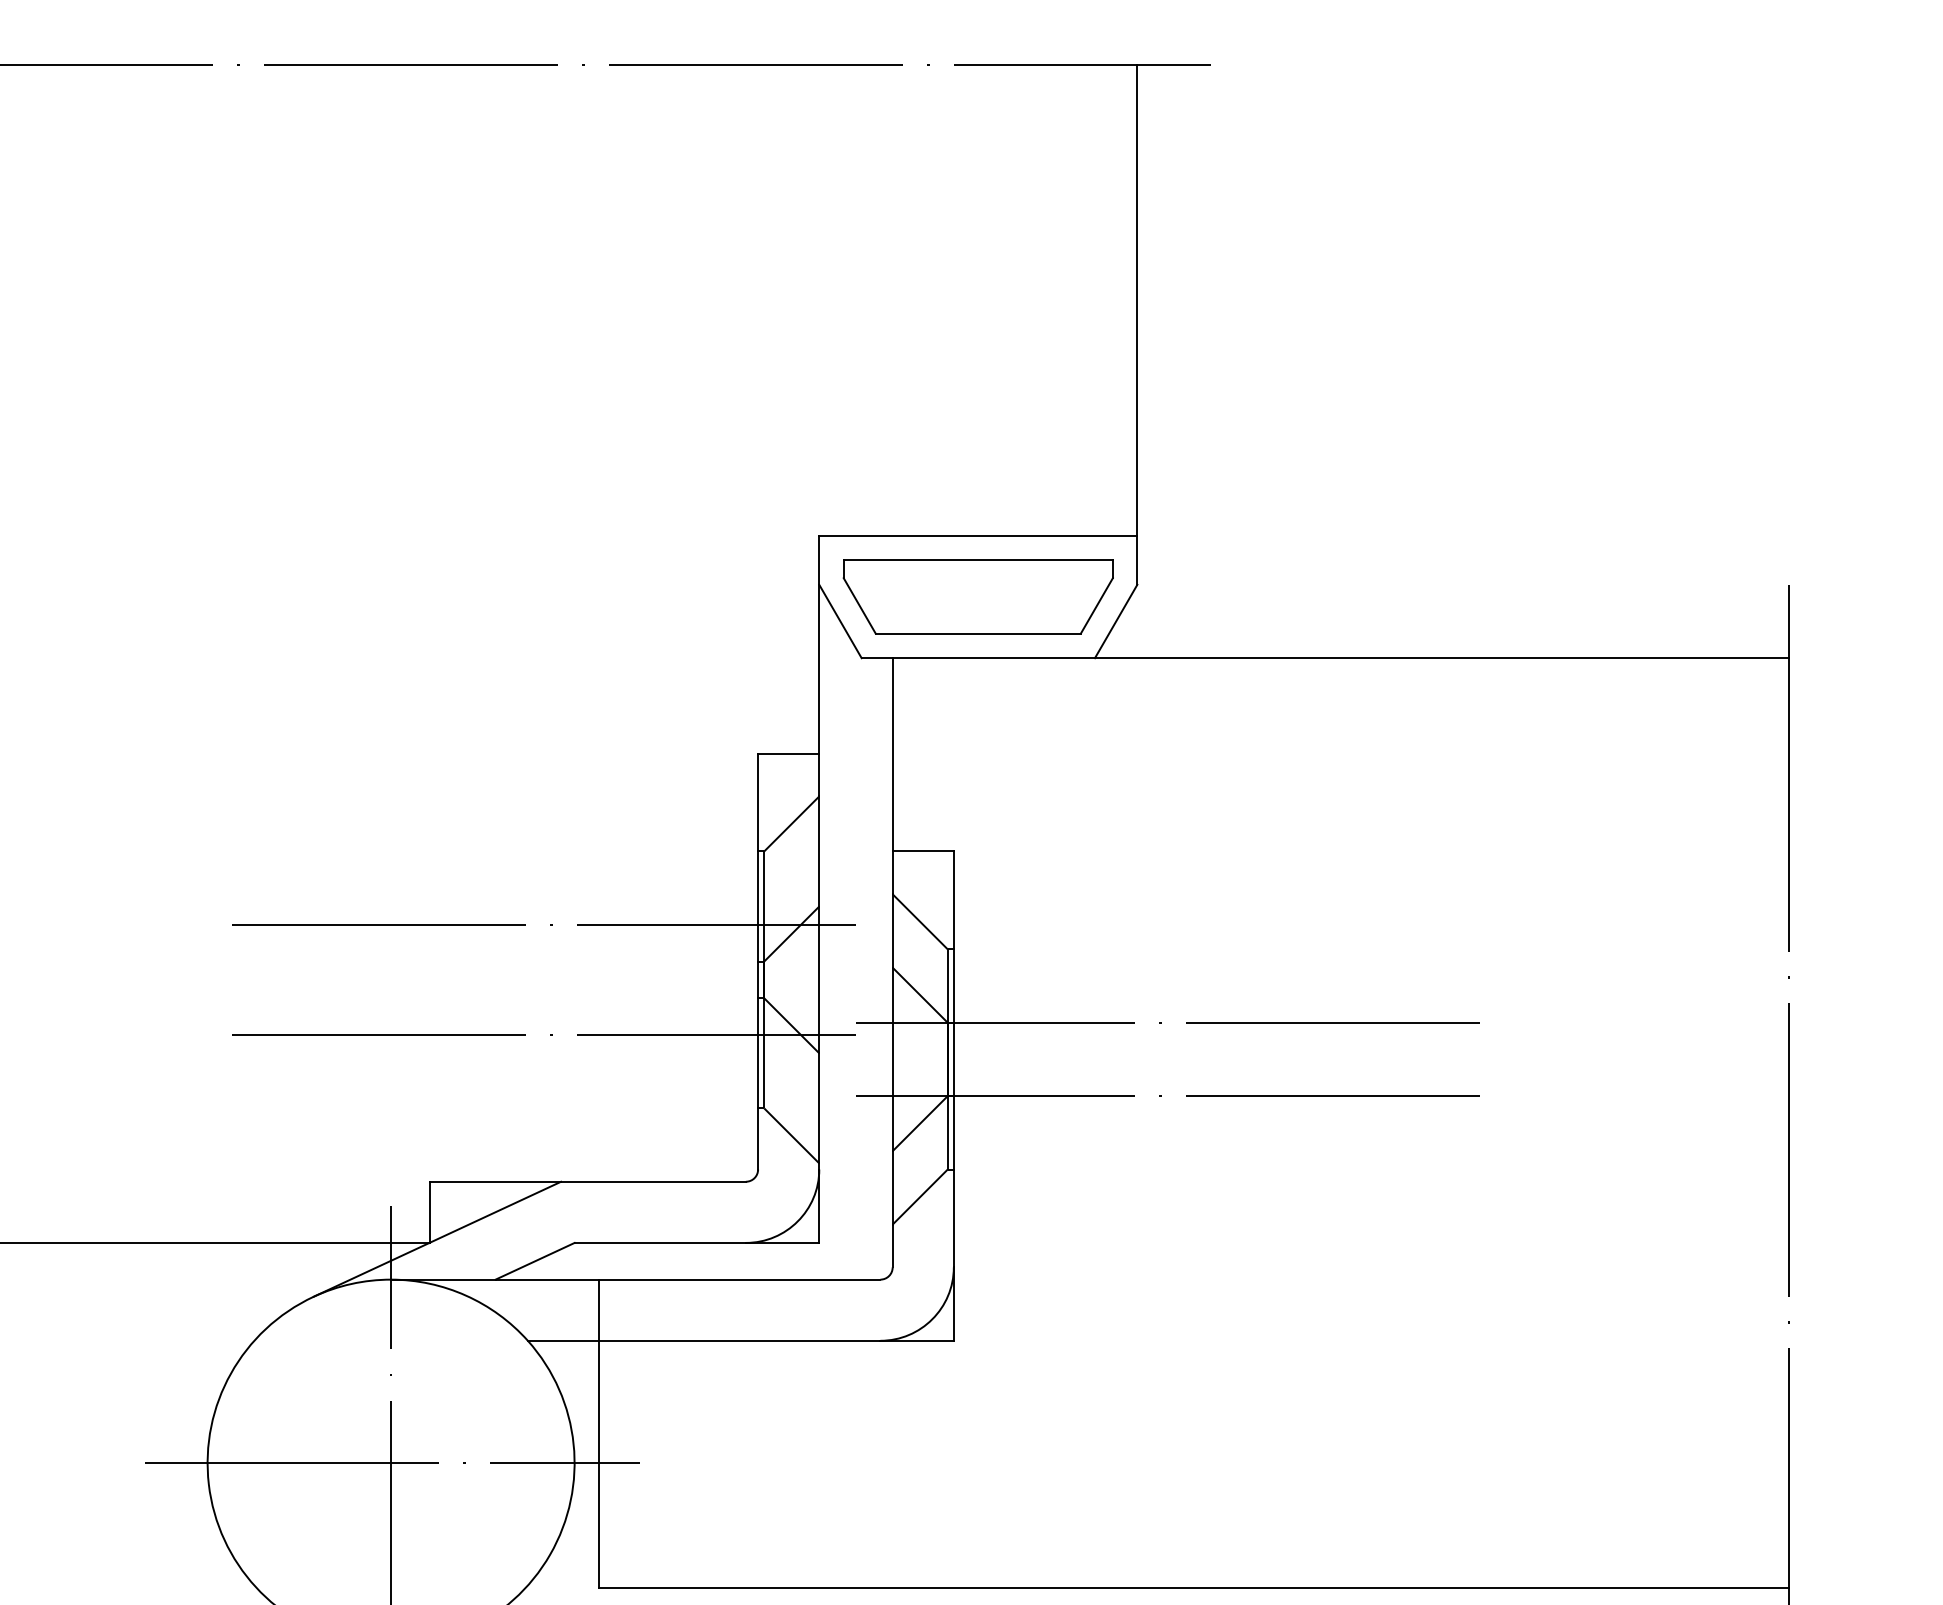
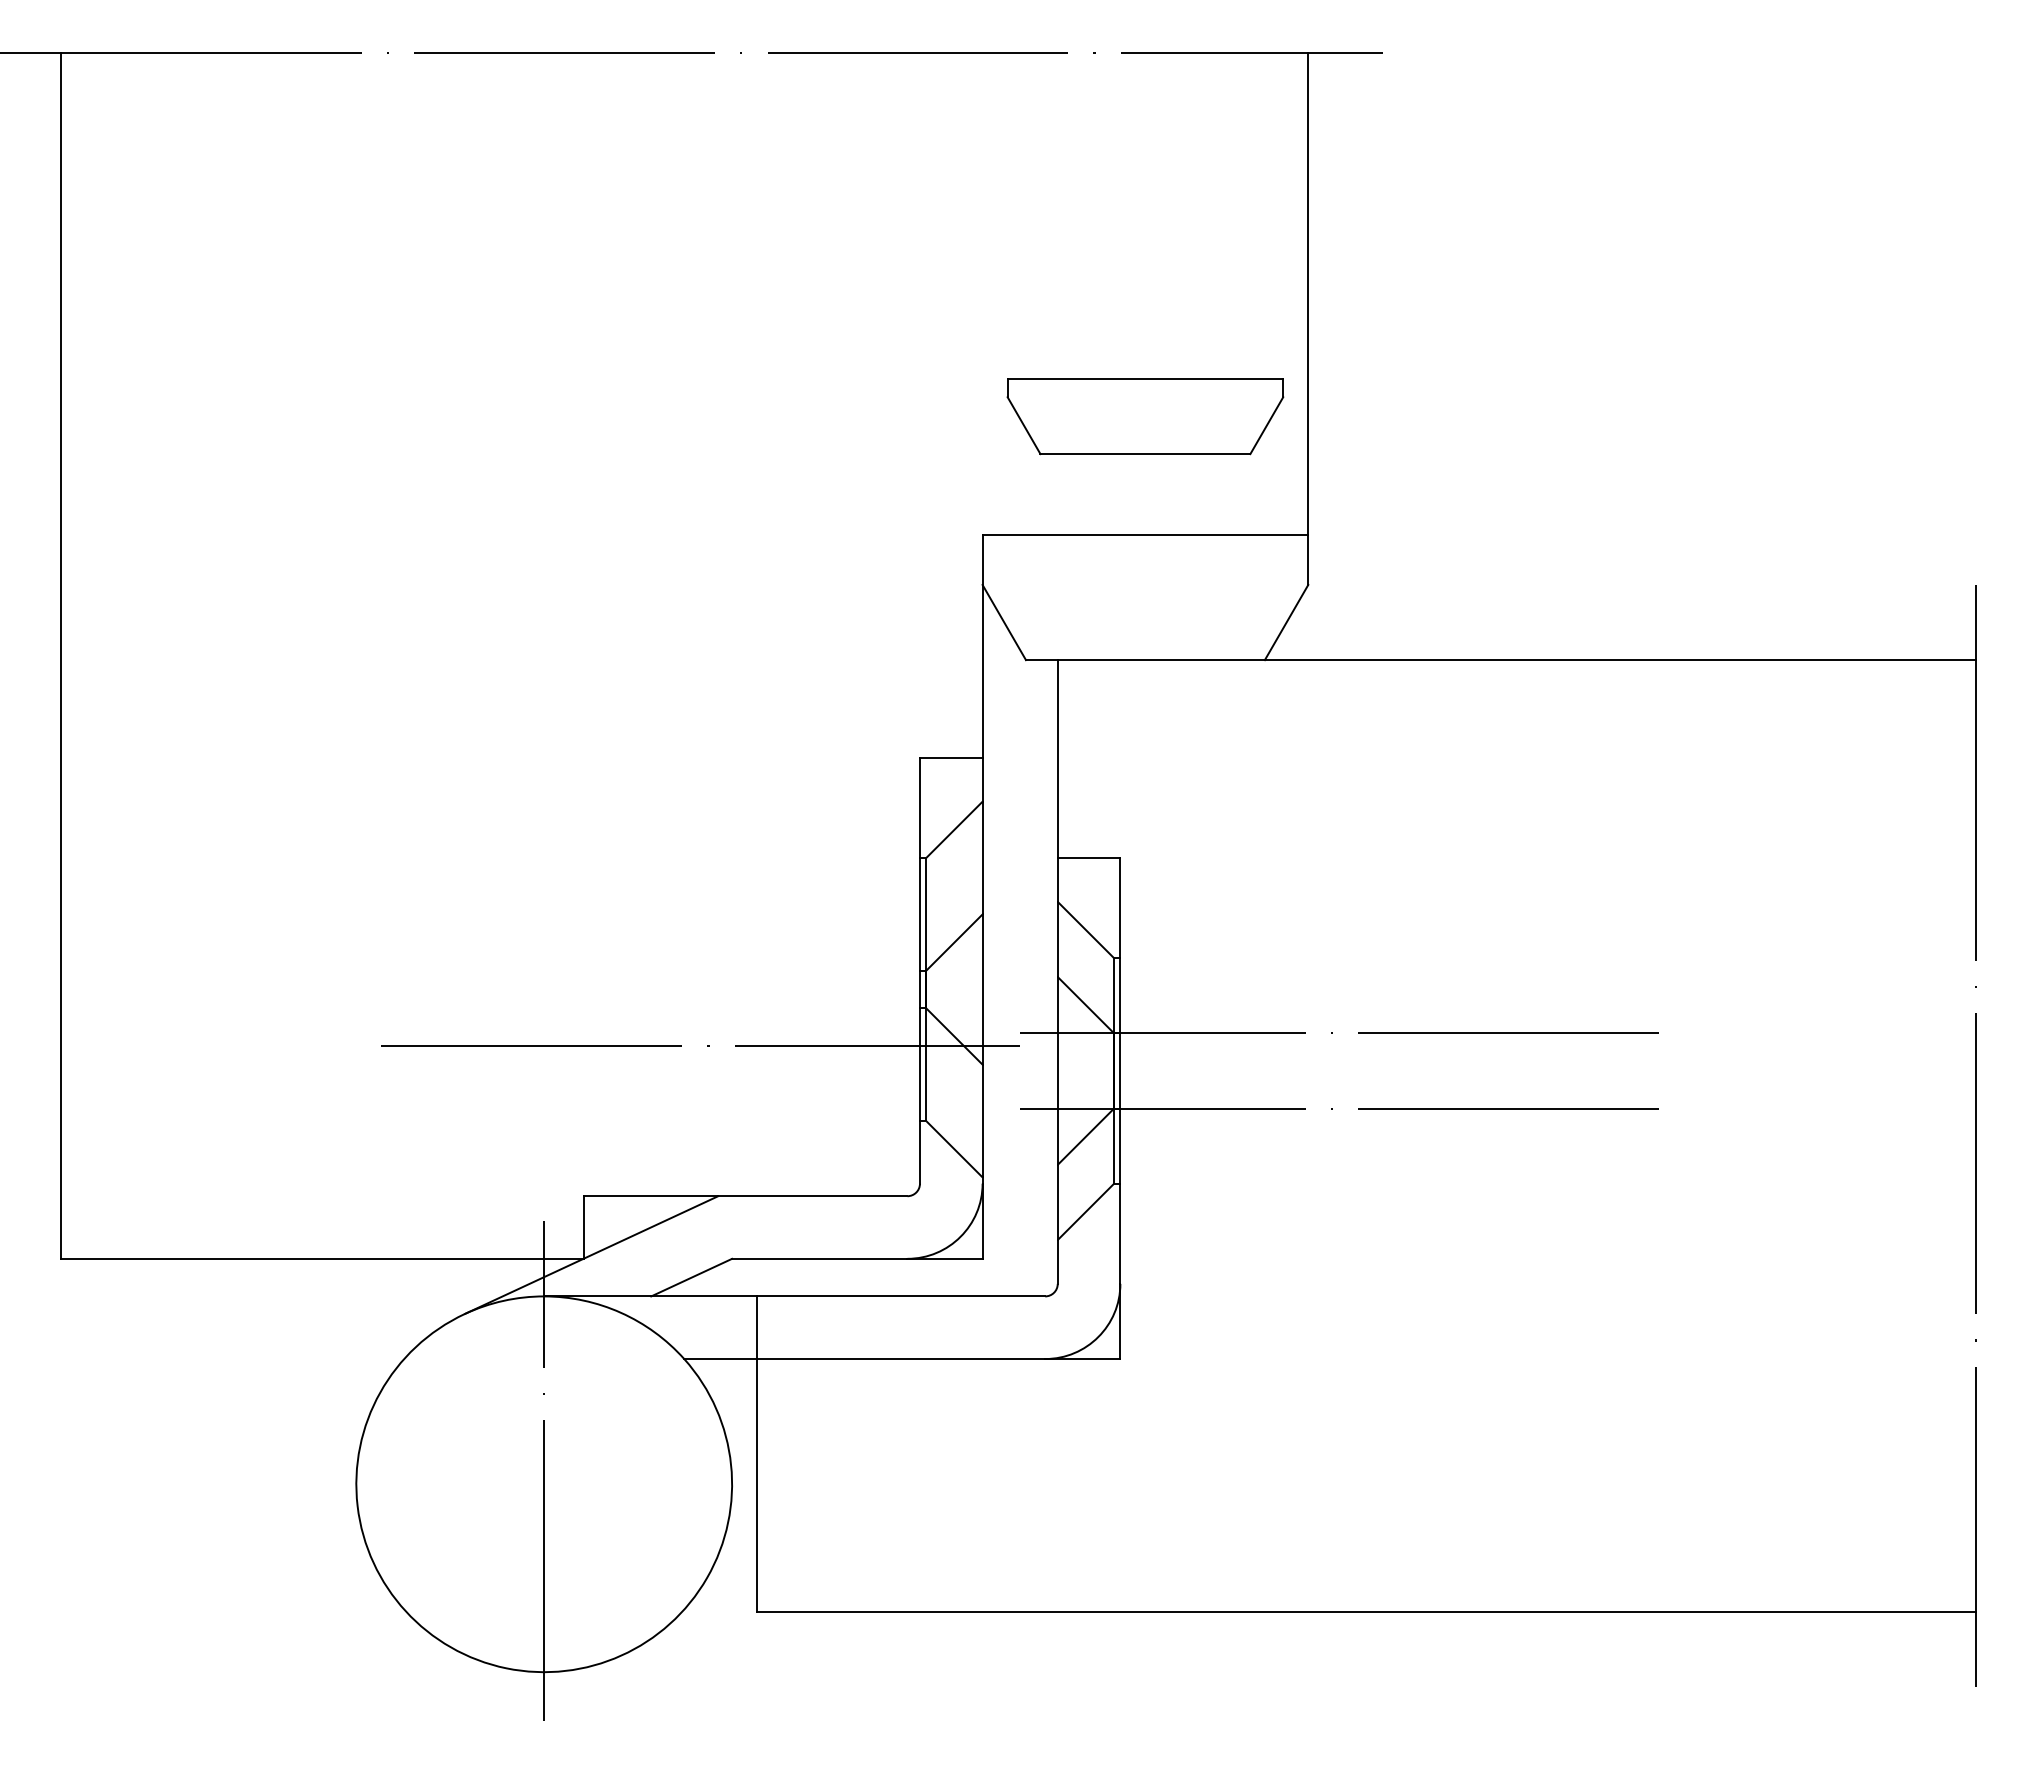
part: (978, 597) -> (1145, 416), moved
line: (543, 925) -> (700, 933), removed
line: (392, 1463) -> (545, 1484), removed

